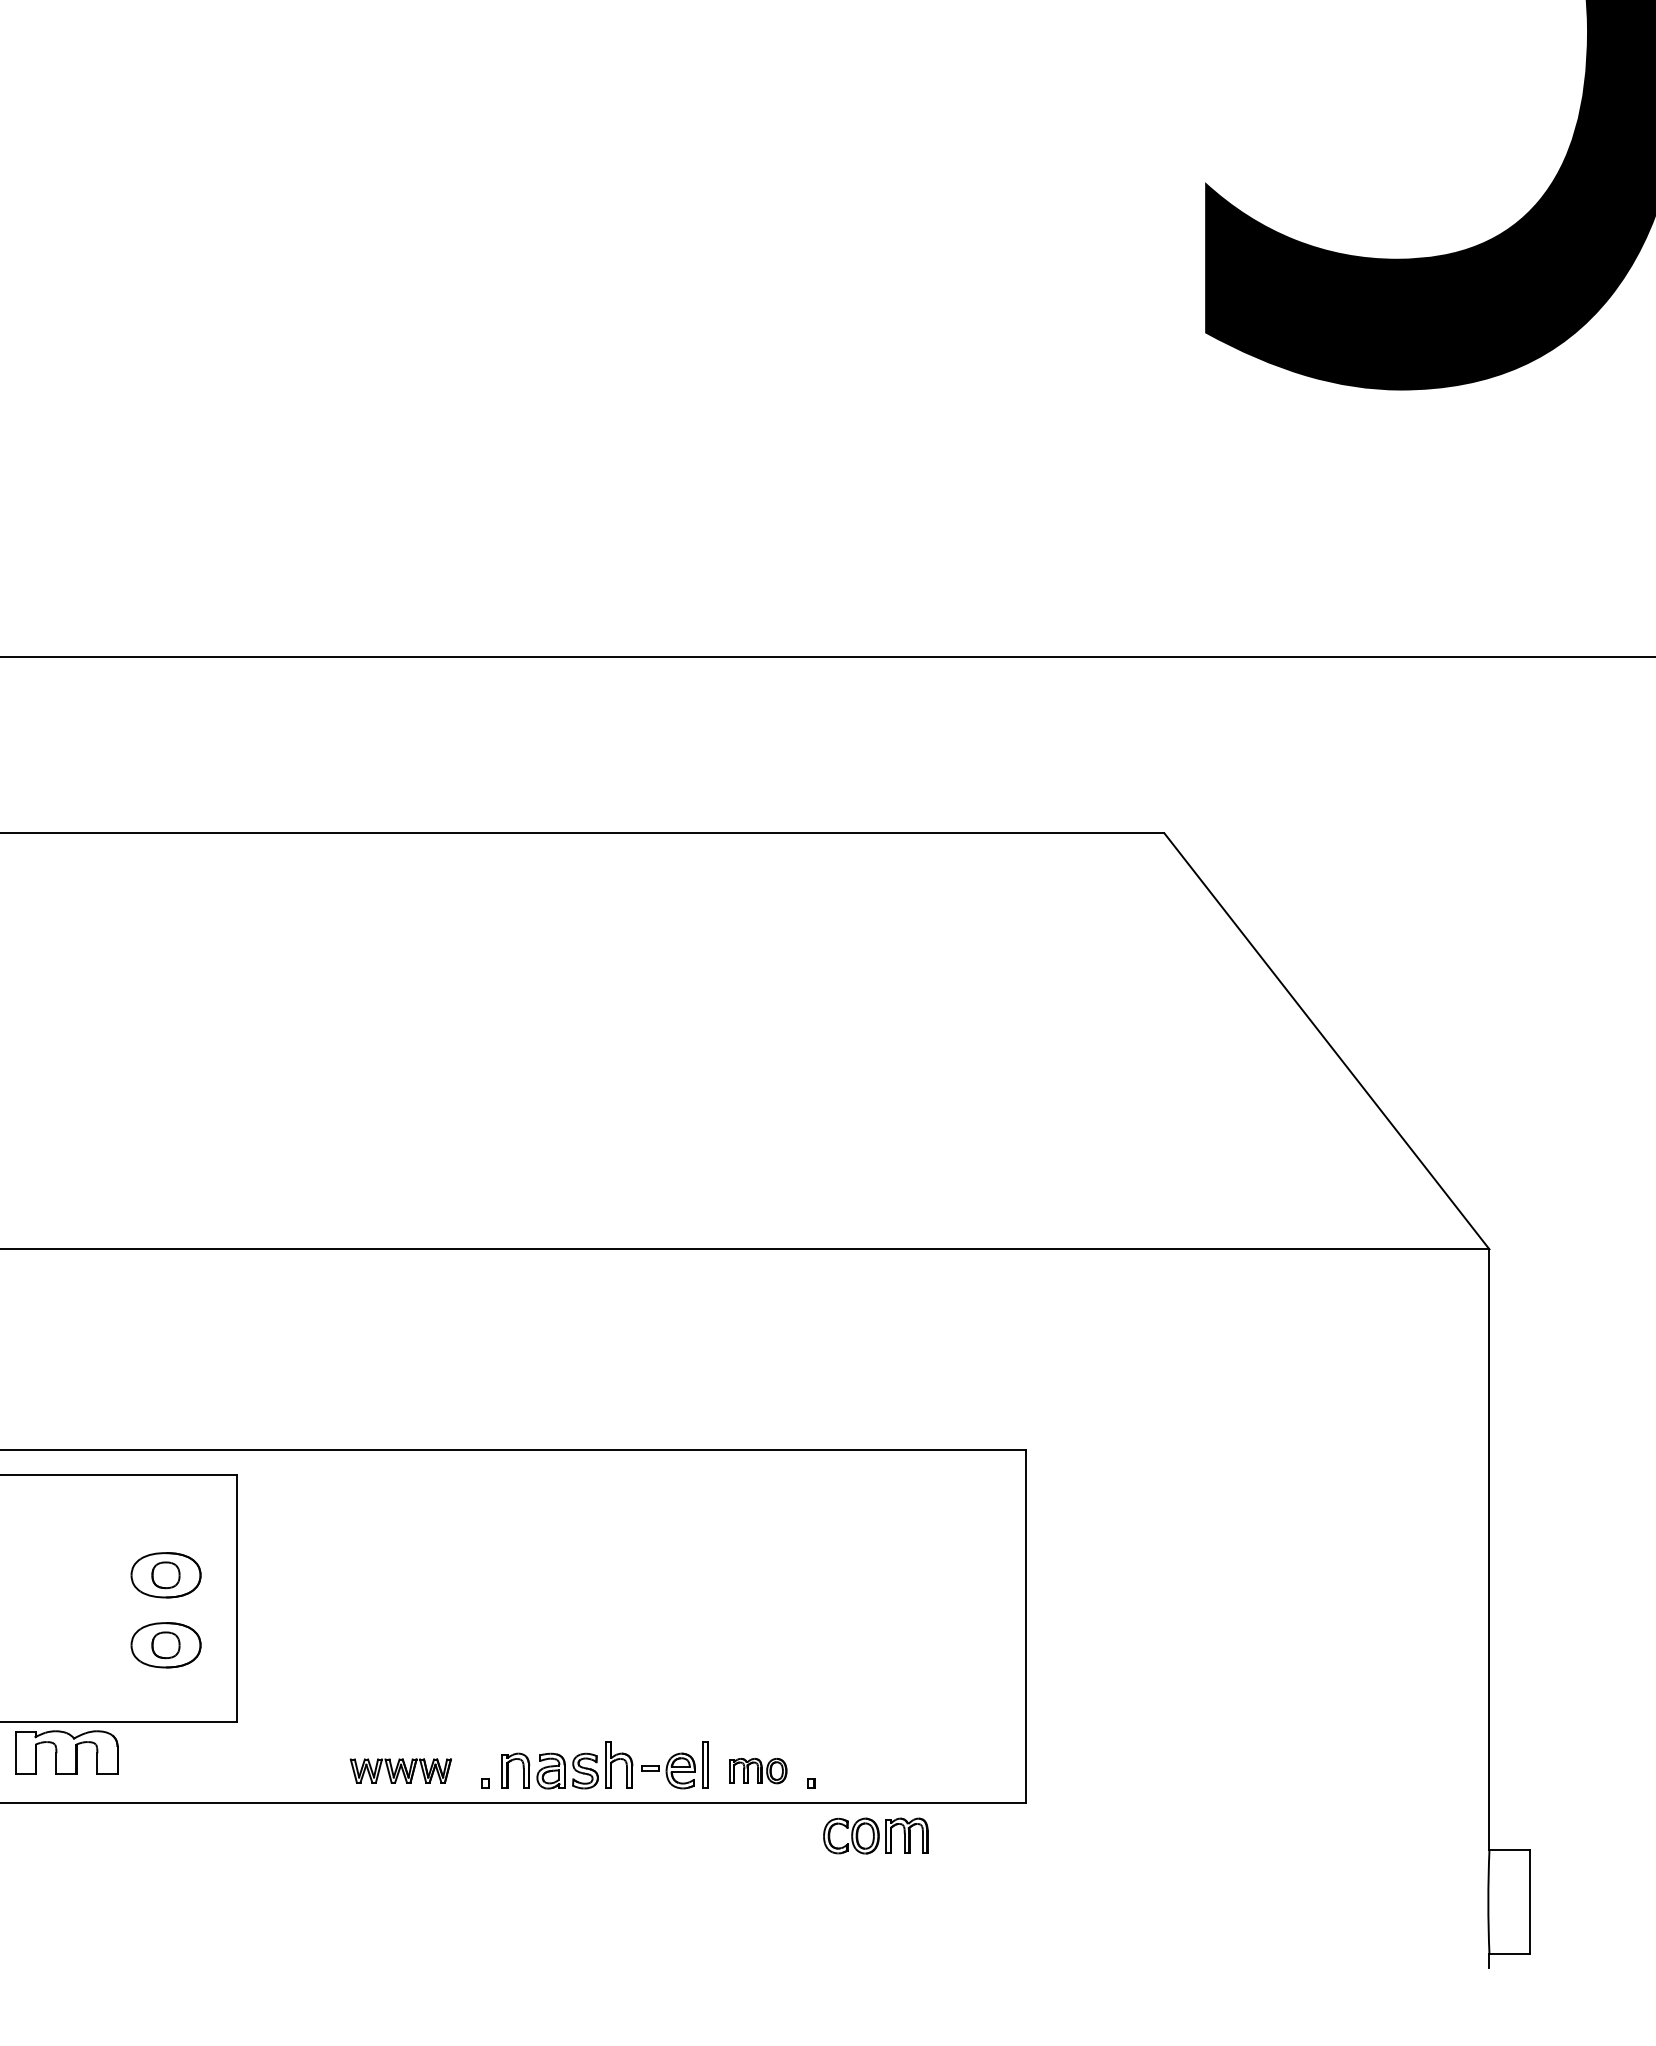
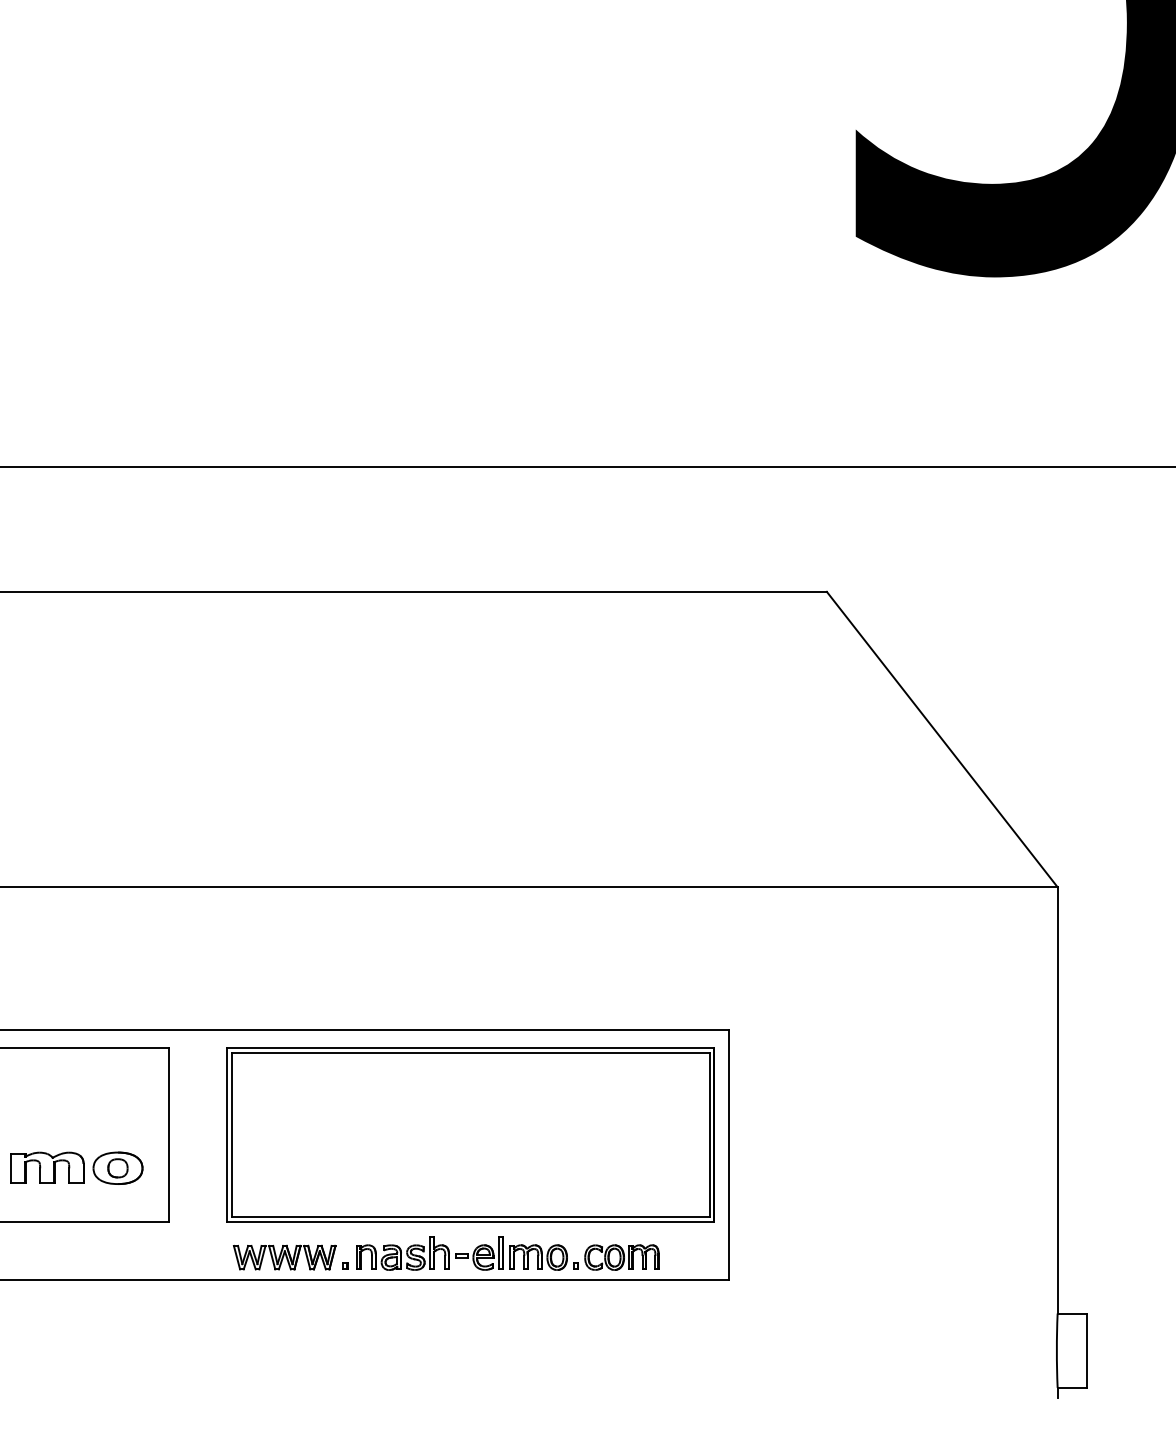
part: (165, 1575) -> (117, 1118), removed
part: (662, 1598) -> (470, 1135), added
part: (66, 1752) -> (47, 1167), moved
part: (400, 1770) -> (284, 1257), size x1.43
part: (758, 1770) -> (538, 1257), size x1.43
part: (875, 1835) -> (621, 1257), moved

